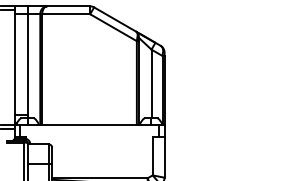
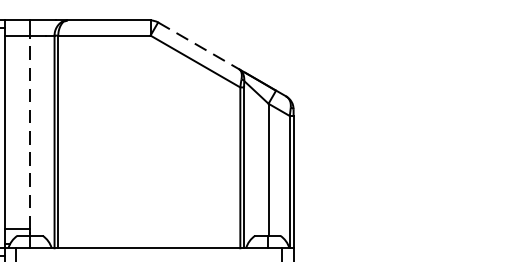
line: (115, 19) -> (199, 45), solid -> dashed
line: (27, 64) -> (29, 132), solid -> dashed

